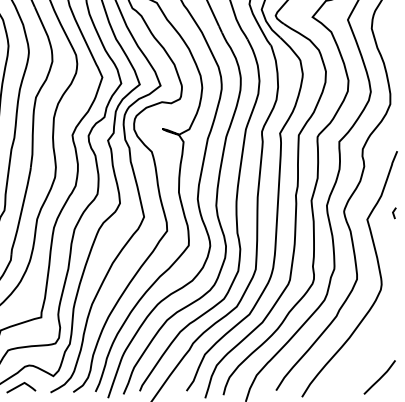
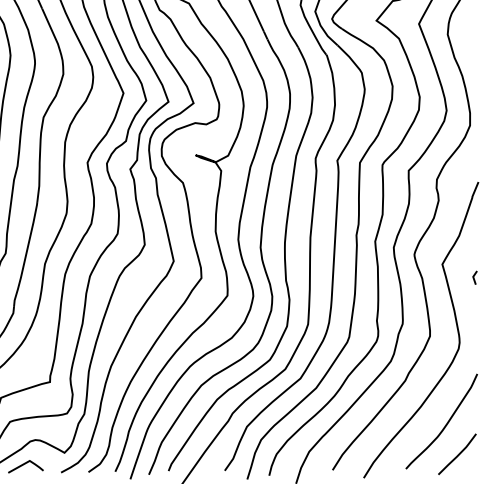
line: (393, 213) -> (474, 277), moved
curve: (369, 352) -> (445, 424), added

